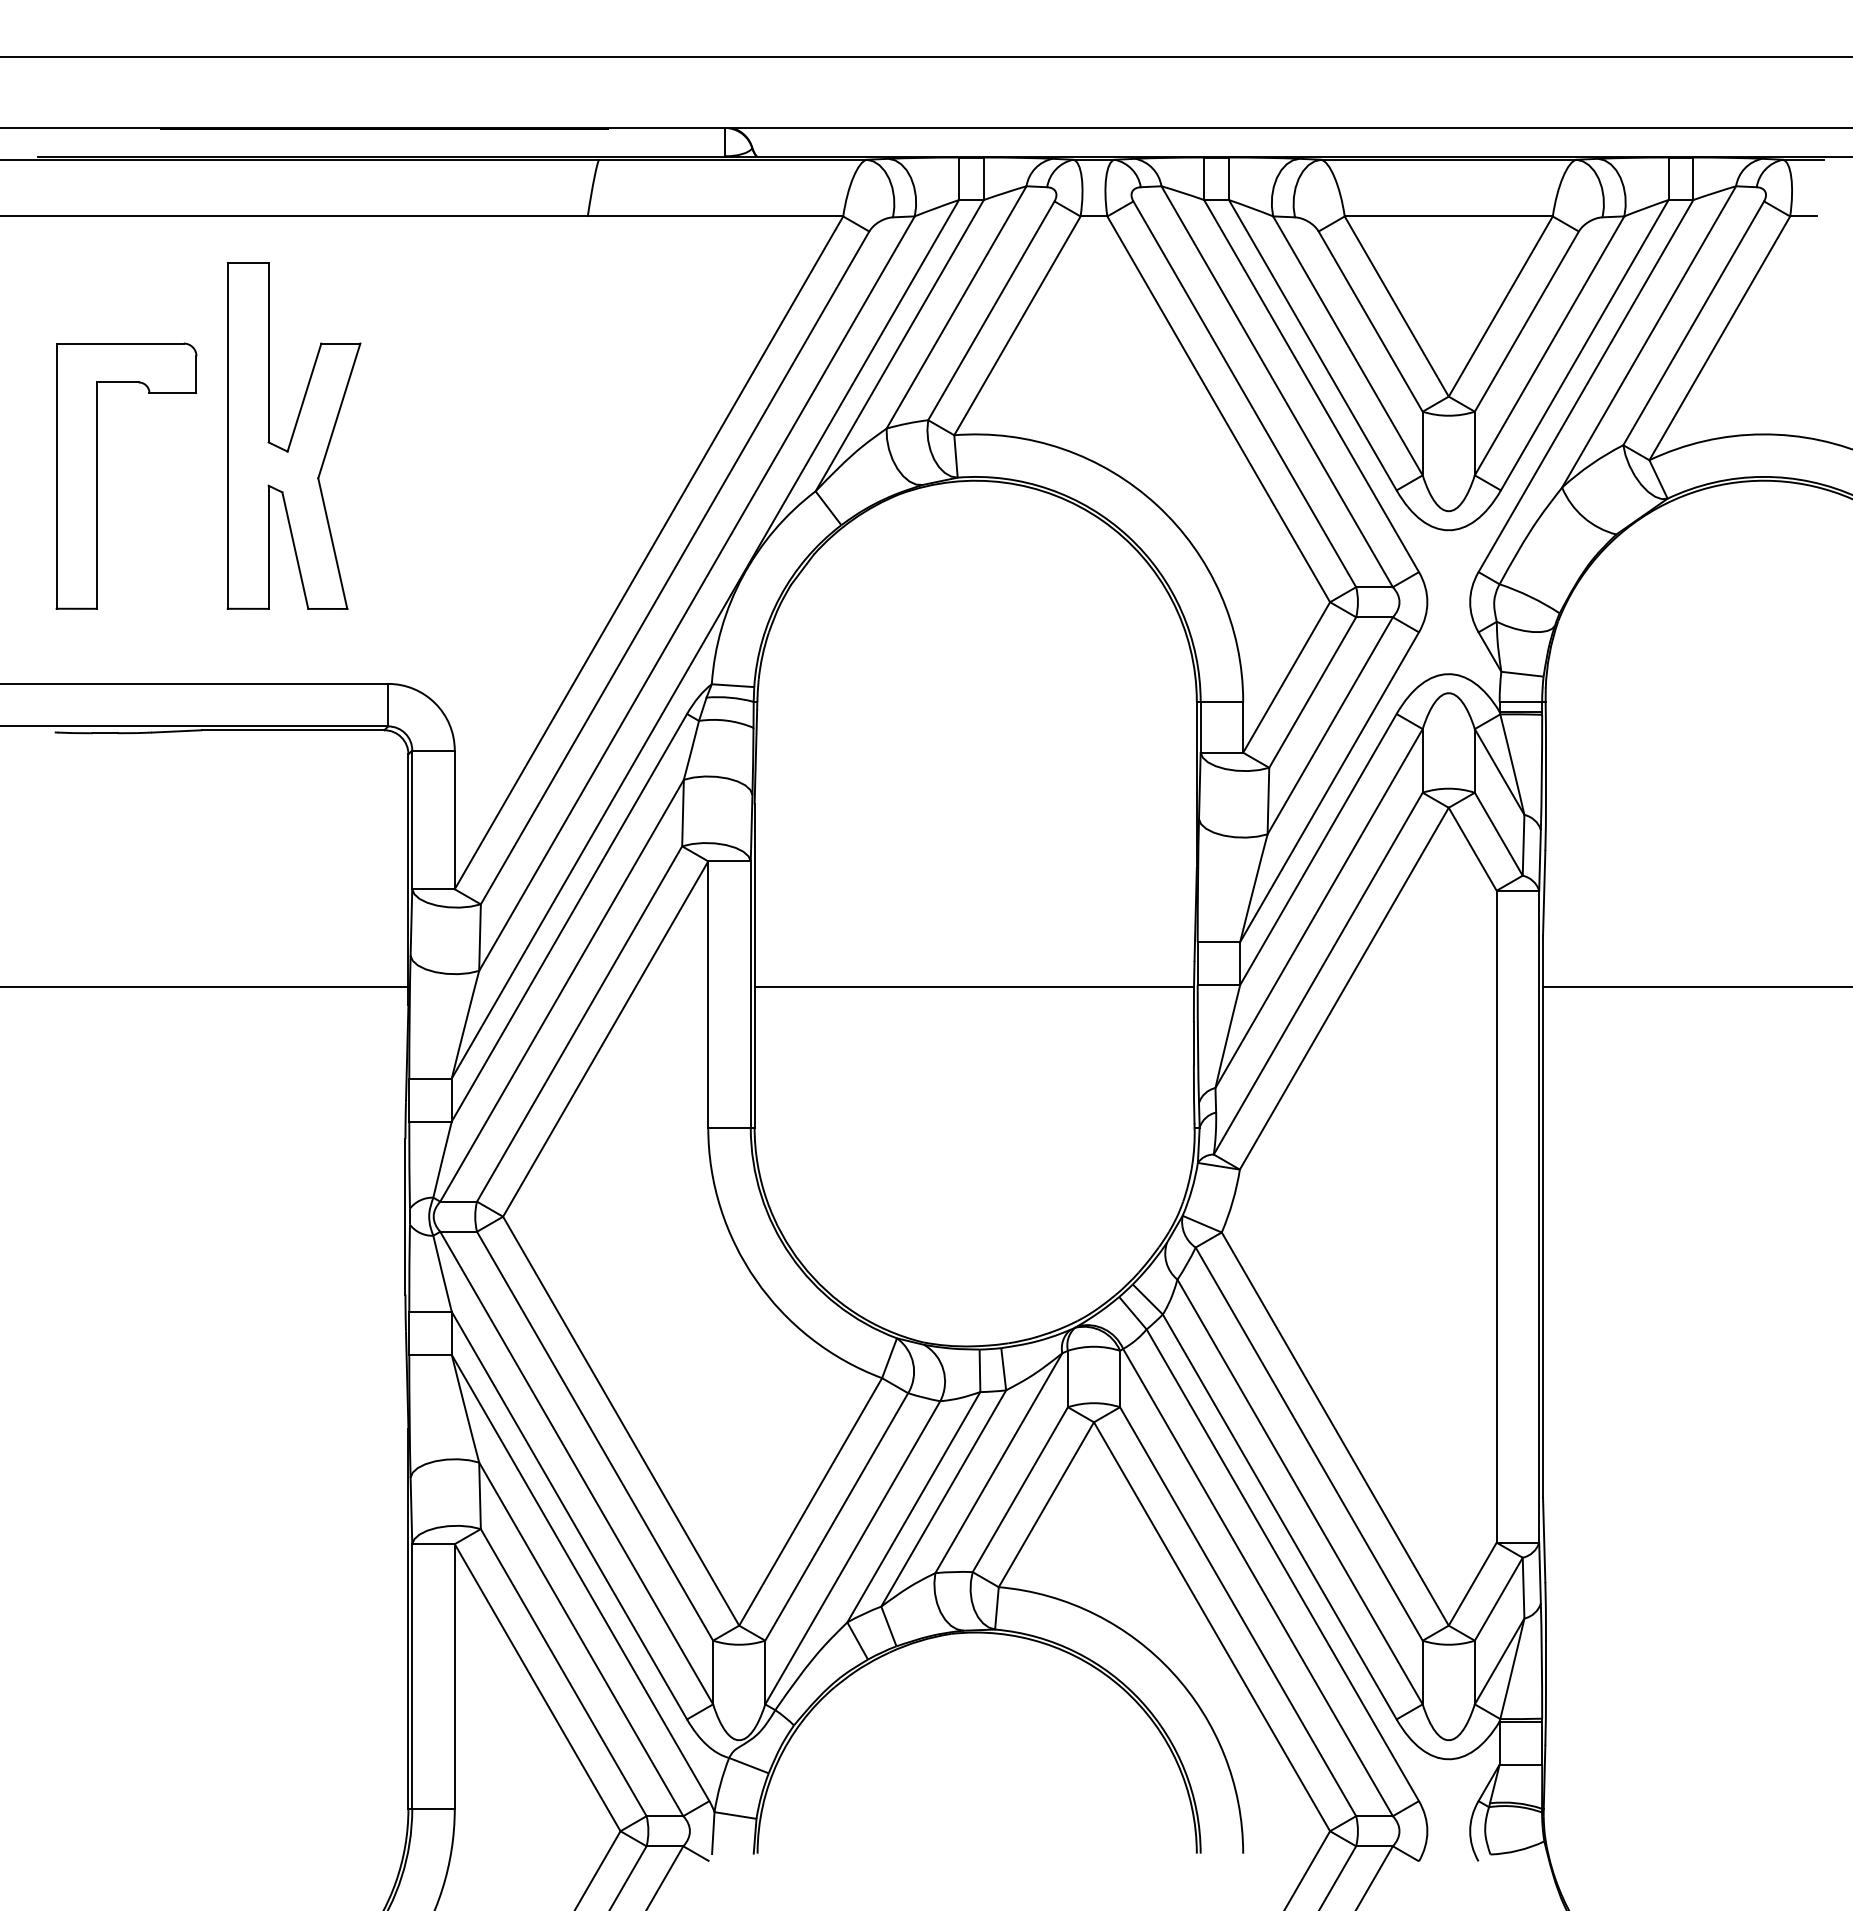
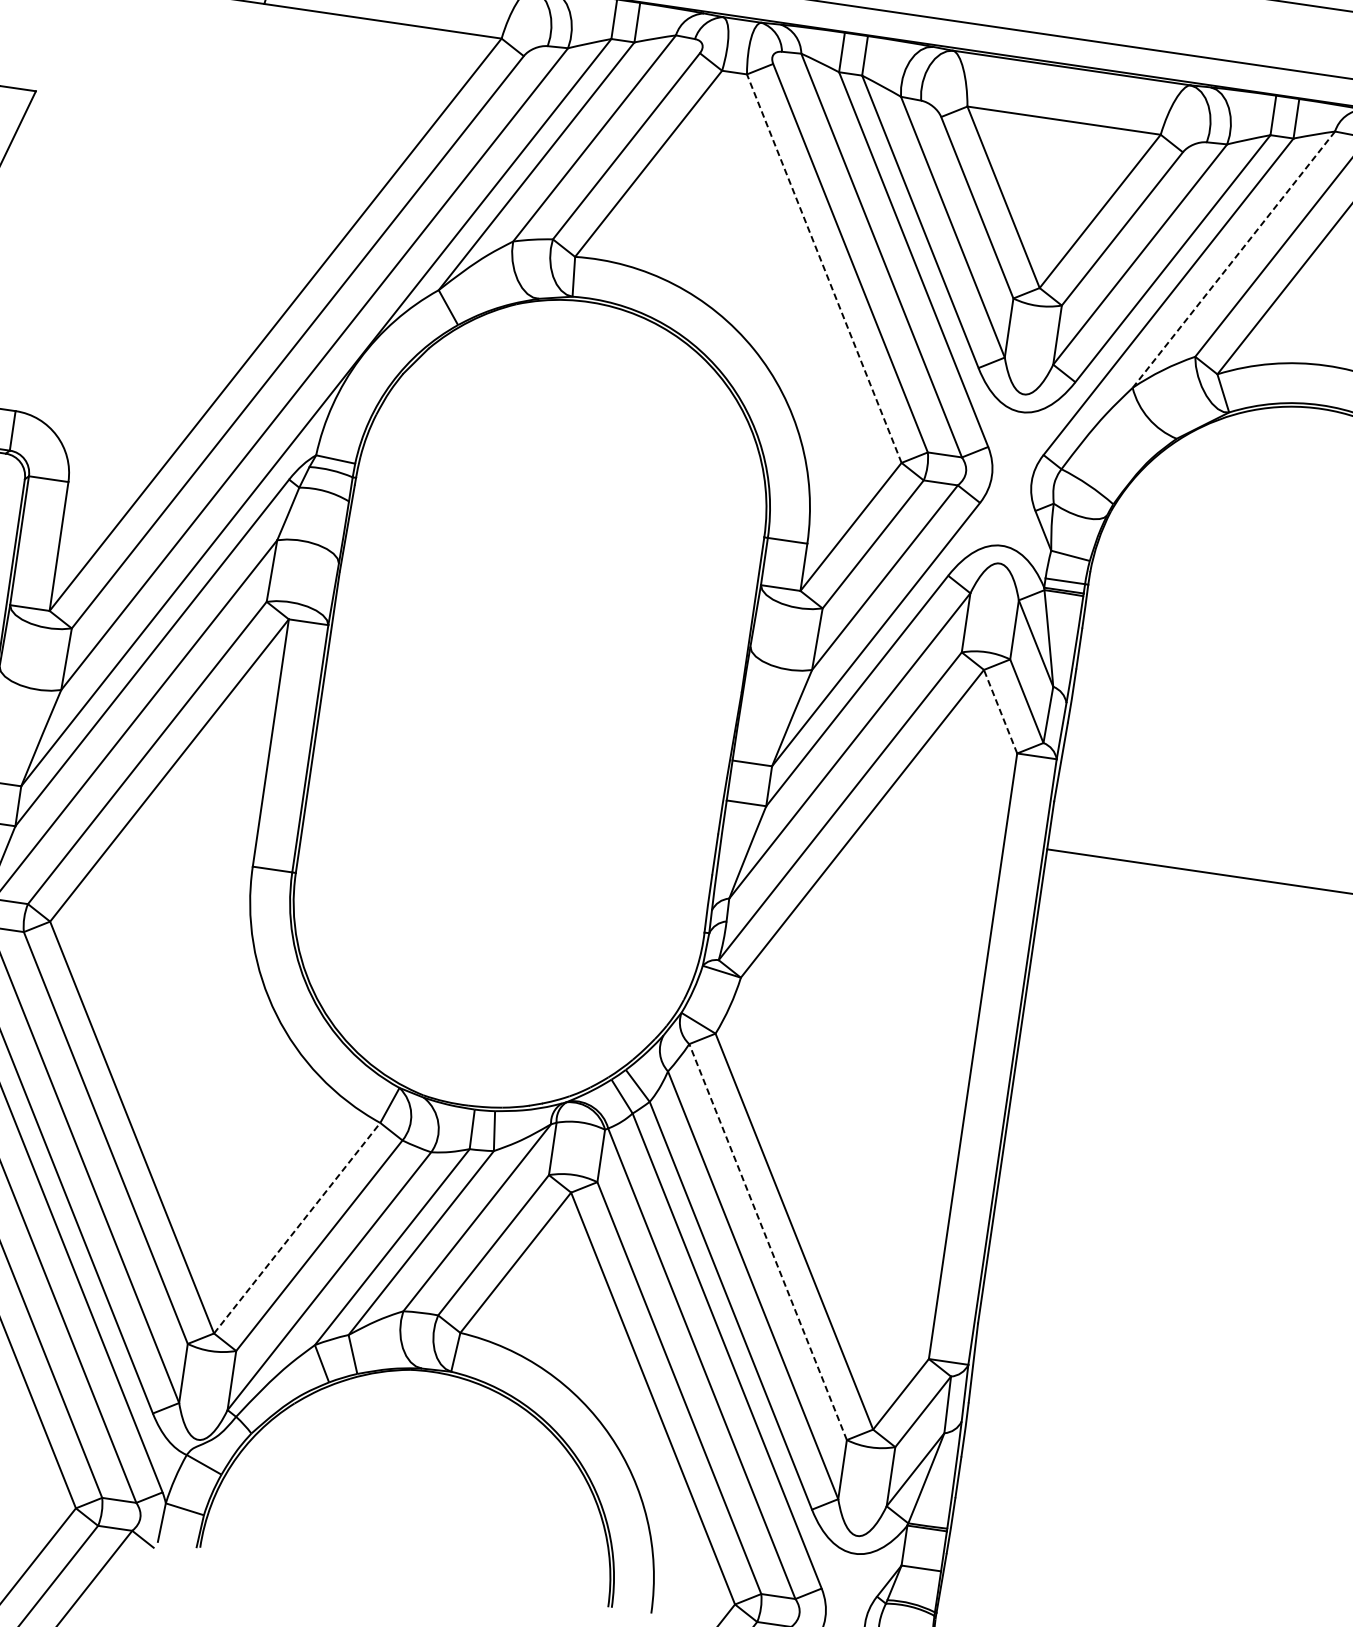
line: (1649, 336) -> (1234, 259), solid -> dashed
line: (1218, 409) -> (824, 268), solid -> dashed
line: (1472, 849) -> (1000, 711), solid -> dashed
line: (974, 987) -> (519, 772), removed
line: (1309, 1444) -> (768, 1242), solid -> dashed
line: (810, 1501) -> (297, 1227), solid -> dashed

